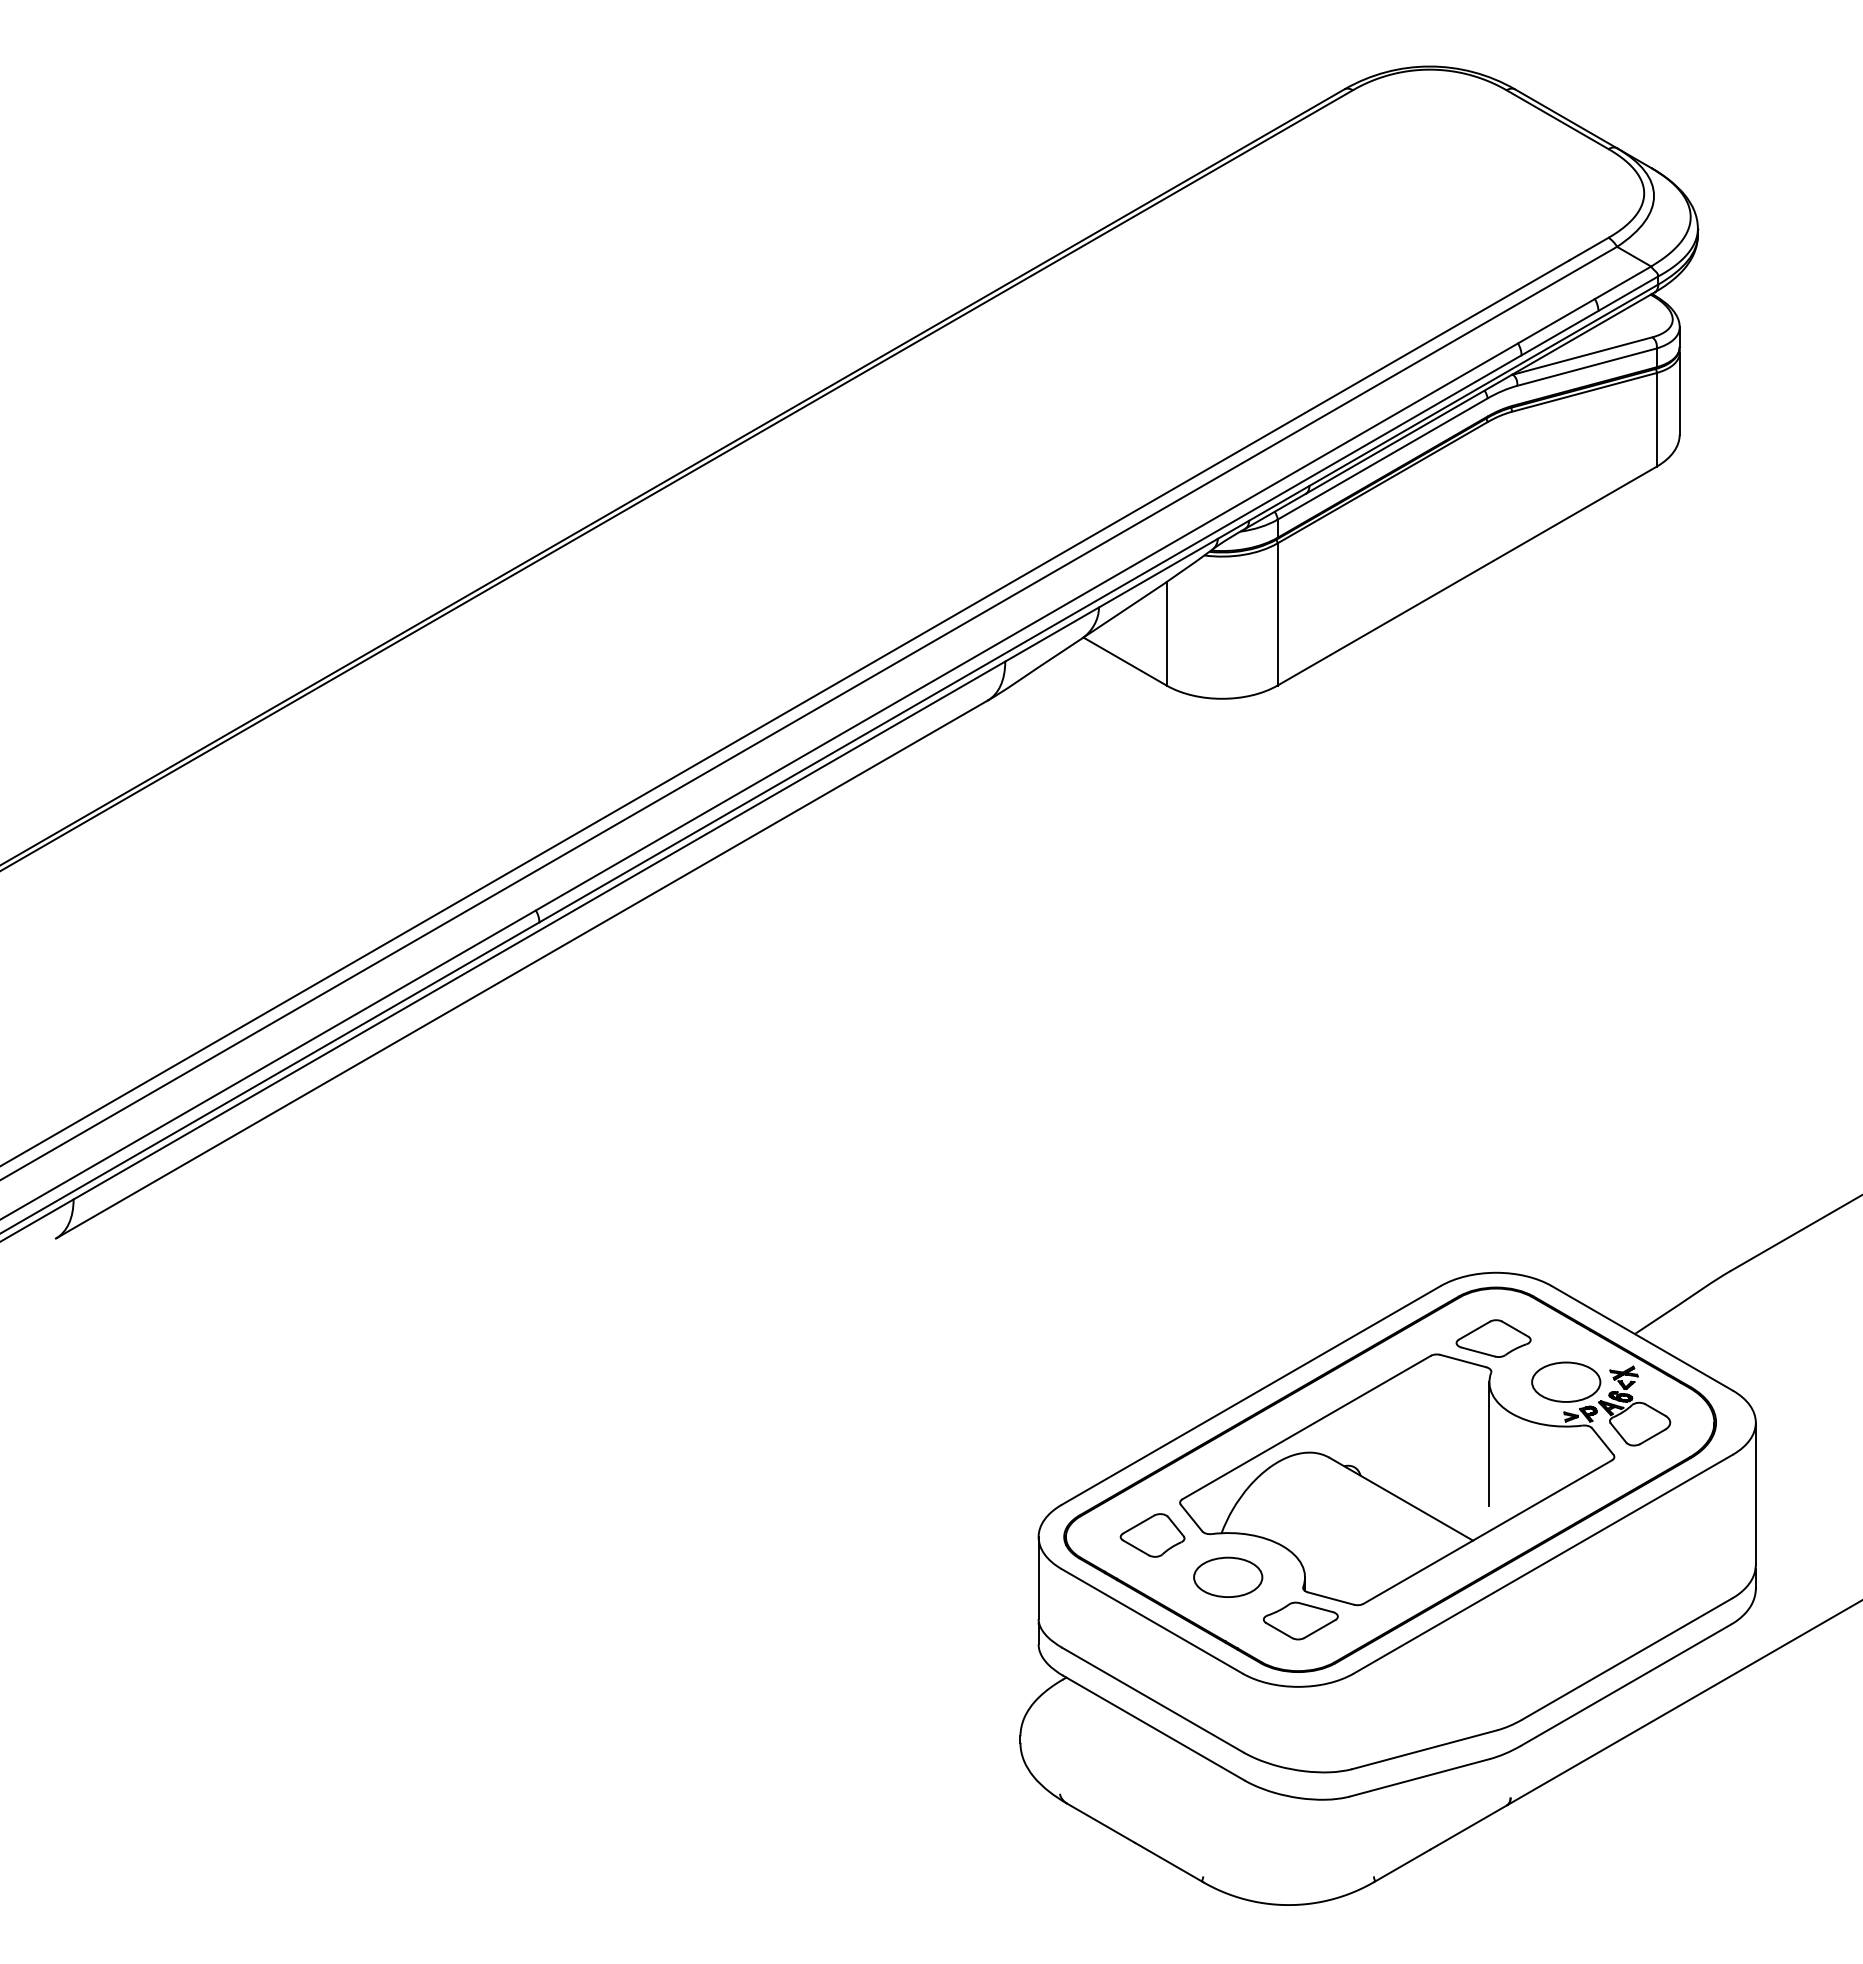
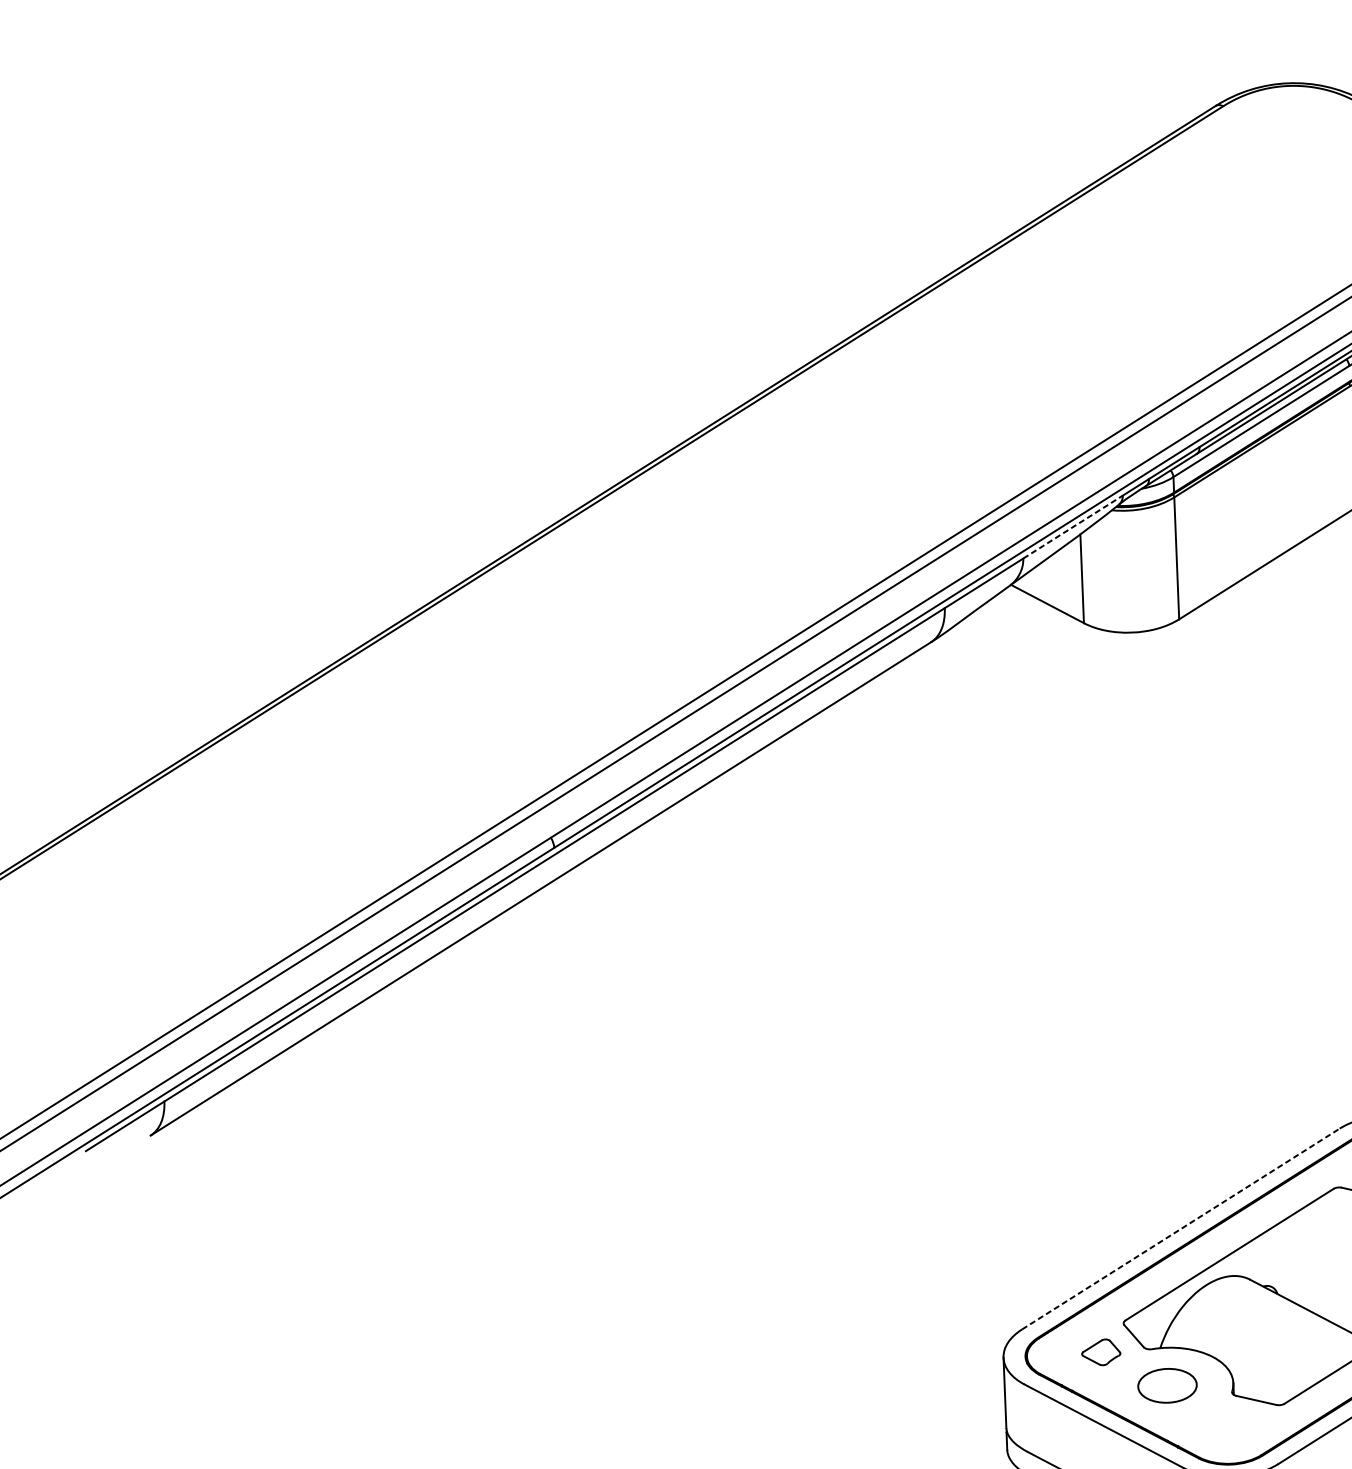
line: (1158, 573) -> (1073, 527), solid -> dashed
line: (1251, 1395) -> (1181, 1229), solid -> dashed
part: (1152, 1535) -> (1101, 1352), size x0.7
part: (1300, 1620) -> (1230, 1420), removed

